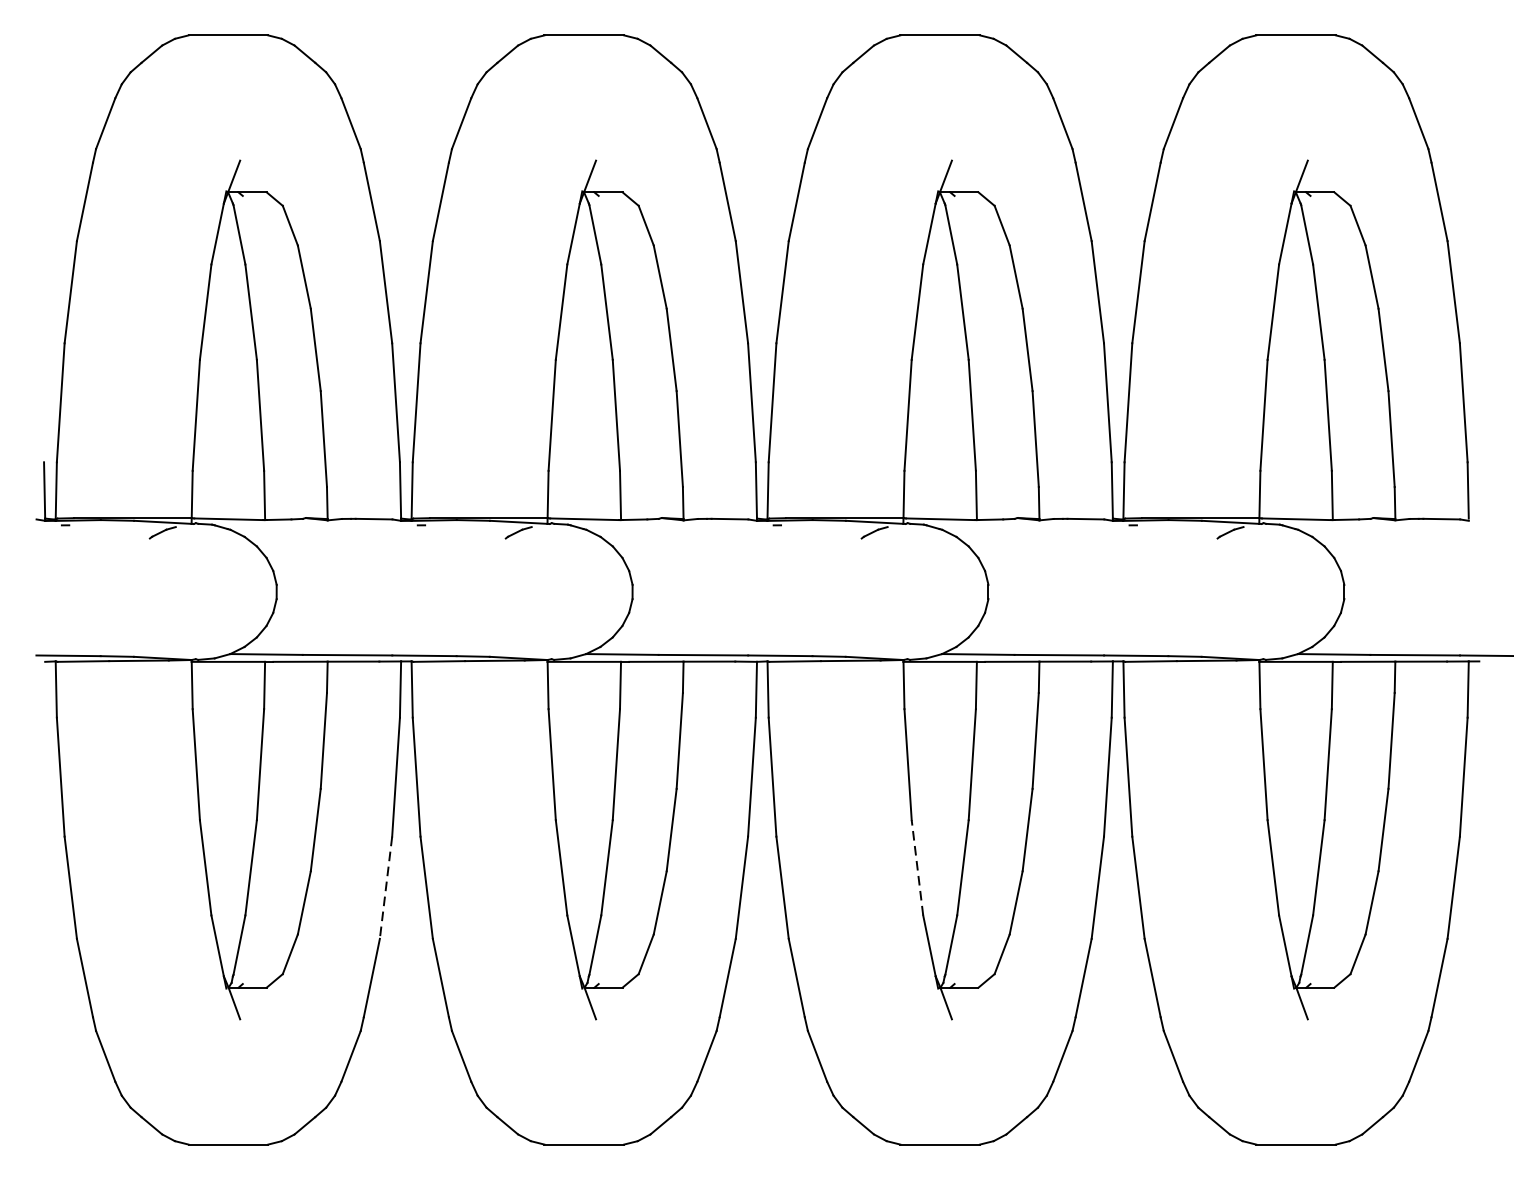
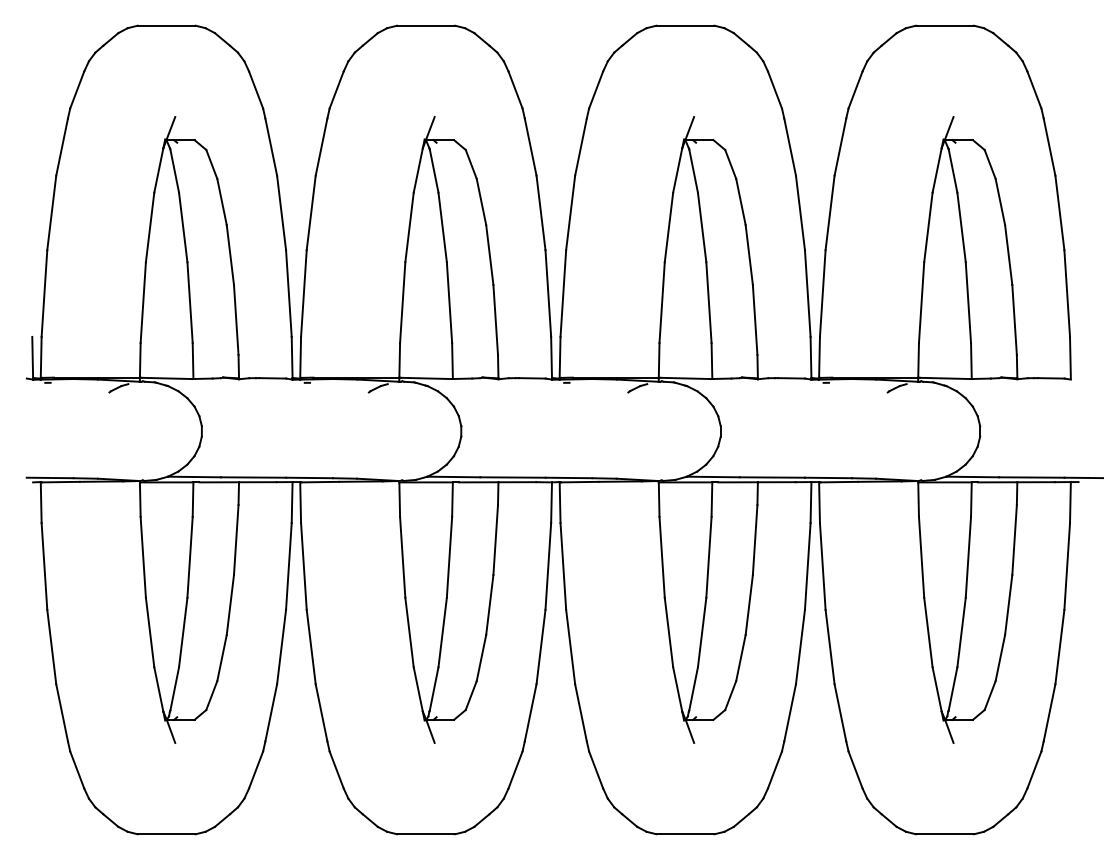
line: (916, 867) -> (668, 632), dashed -> solid
line: (385, 888) -> (281, 647), dashed -> solid

